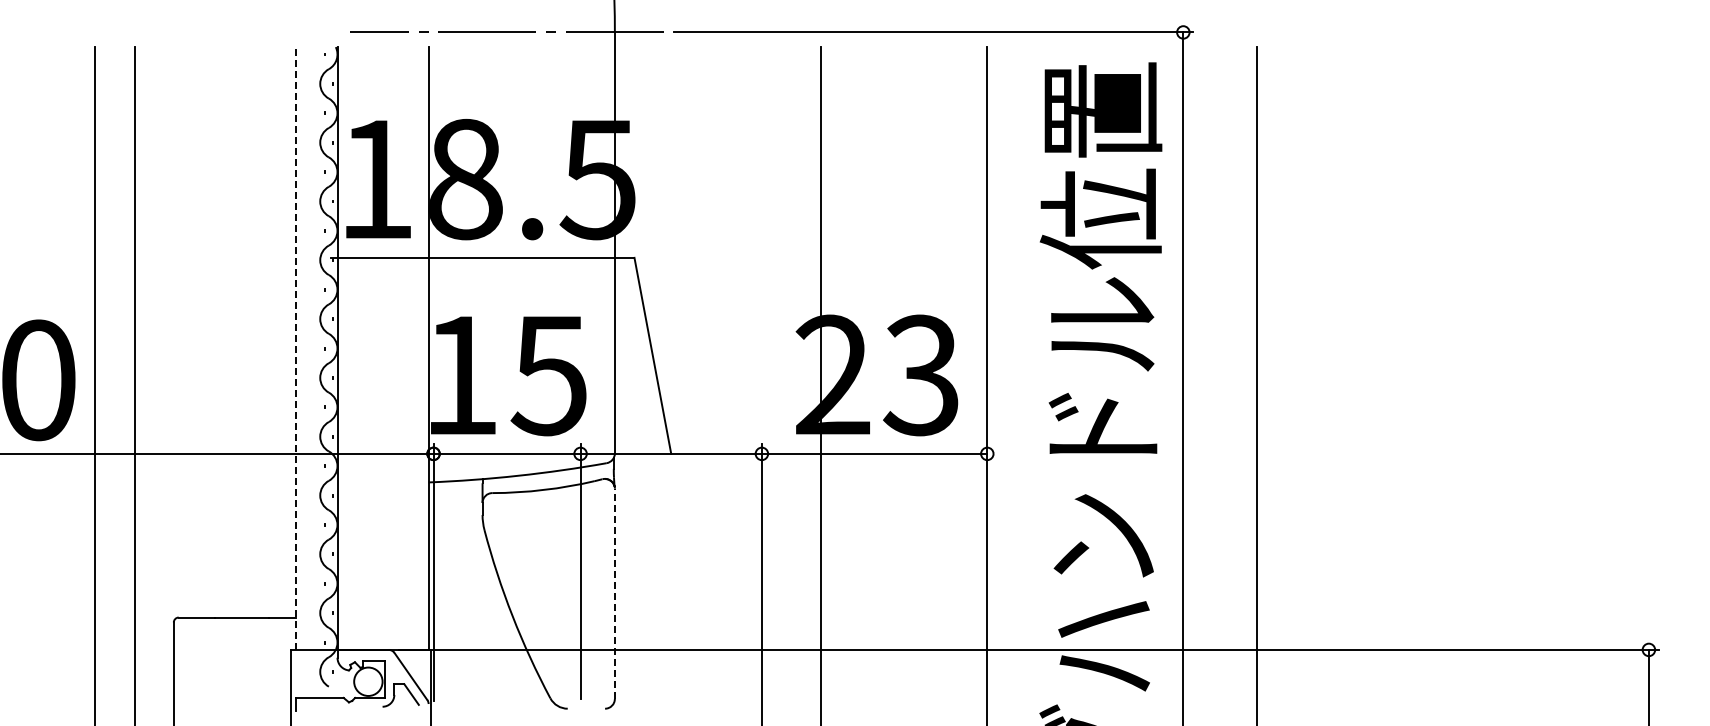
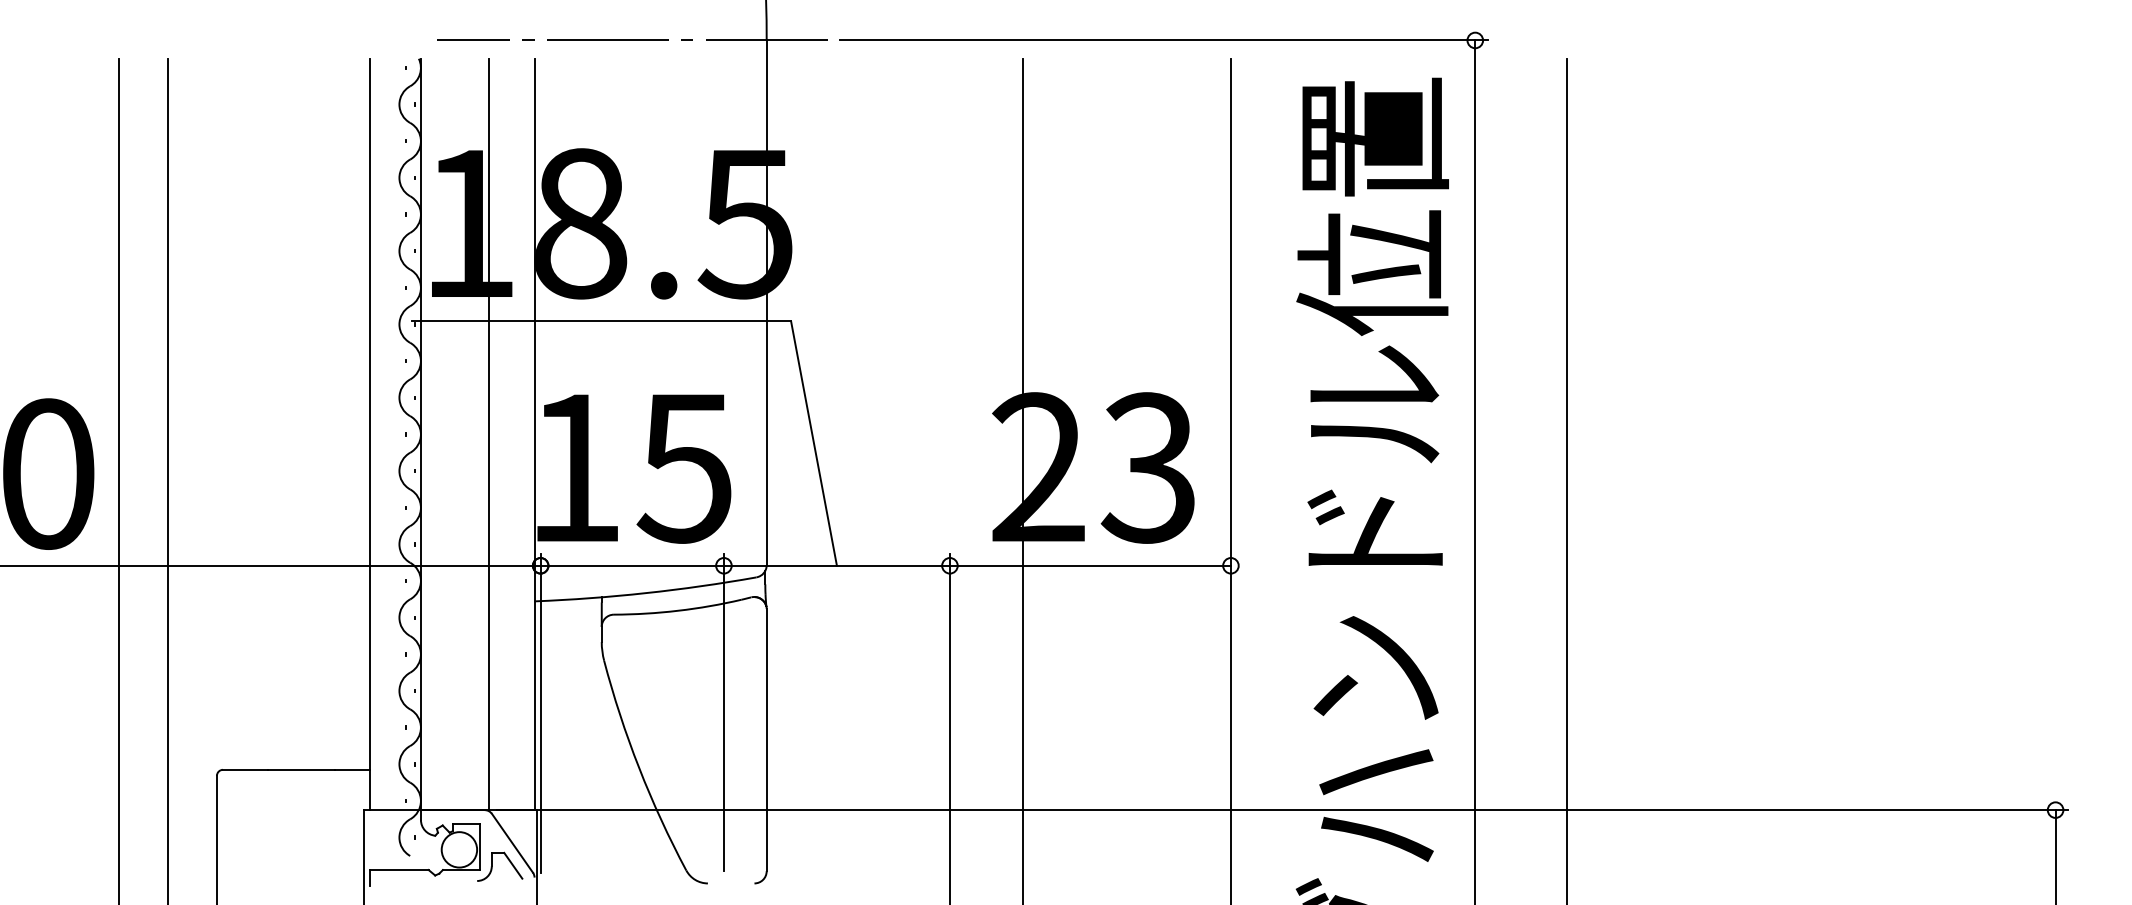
line: (296, 348) -> (369, 434), dashed -> solid
line: (392, 348) -> (489, 434), added
line: (614, 593) -> (766, 739), dashed -> solid

